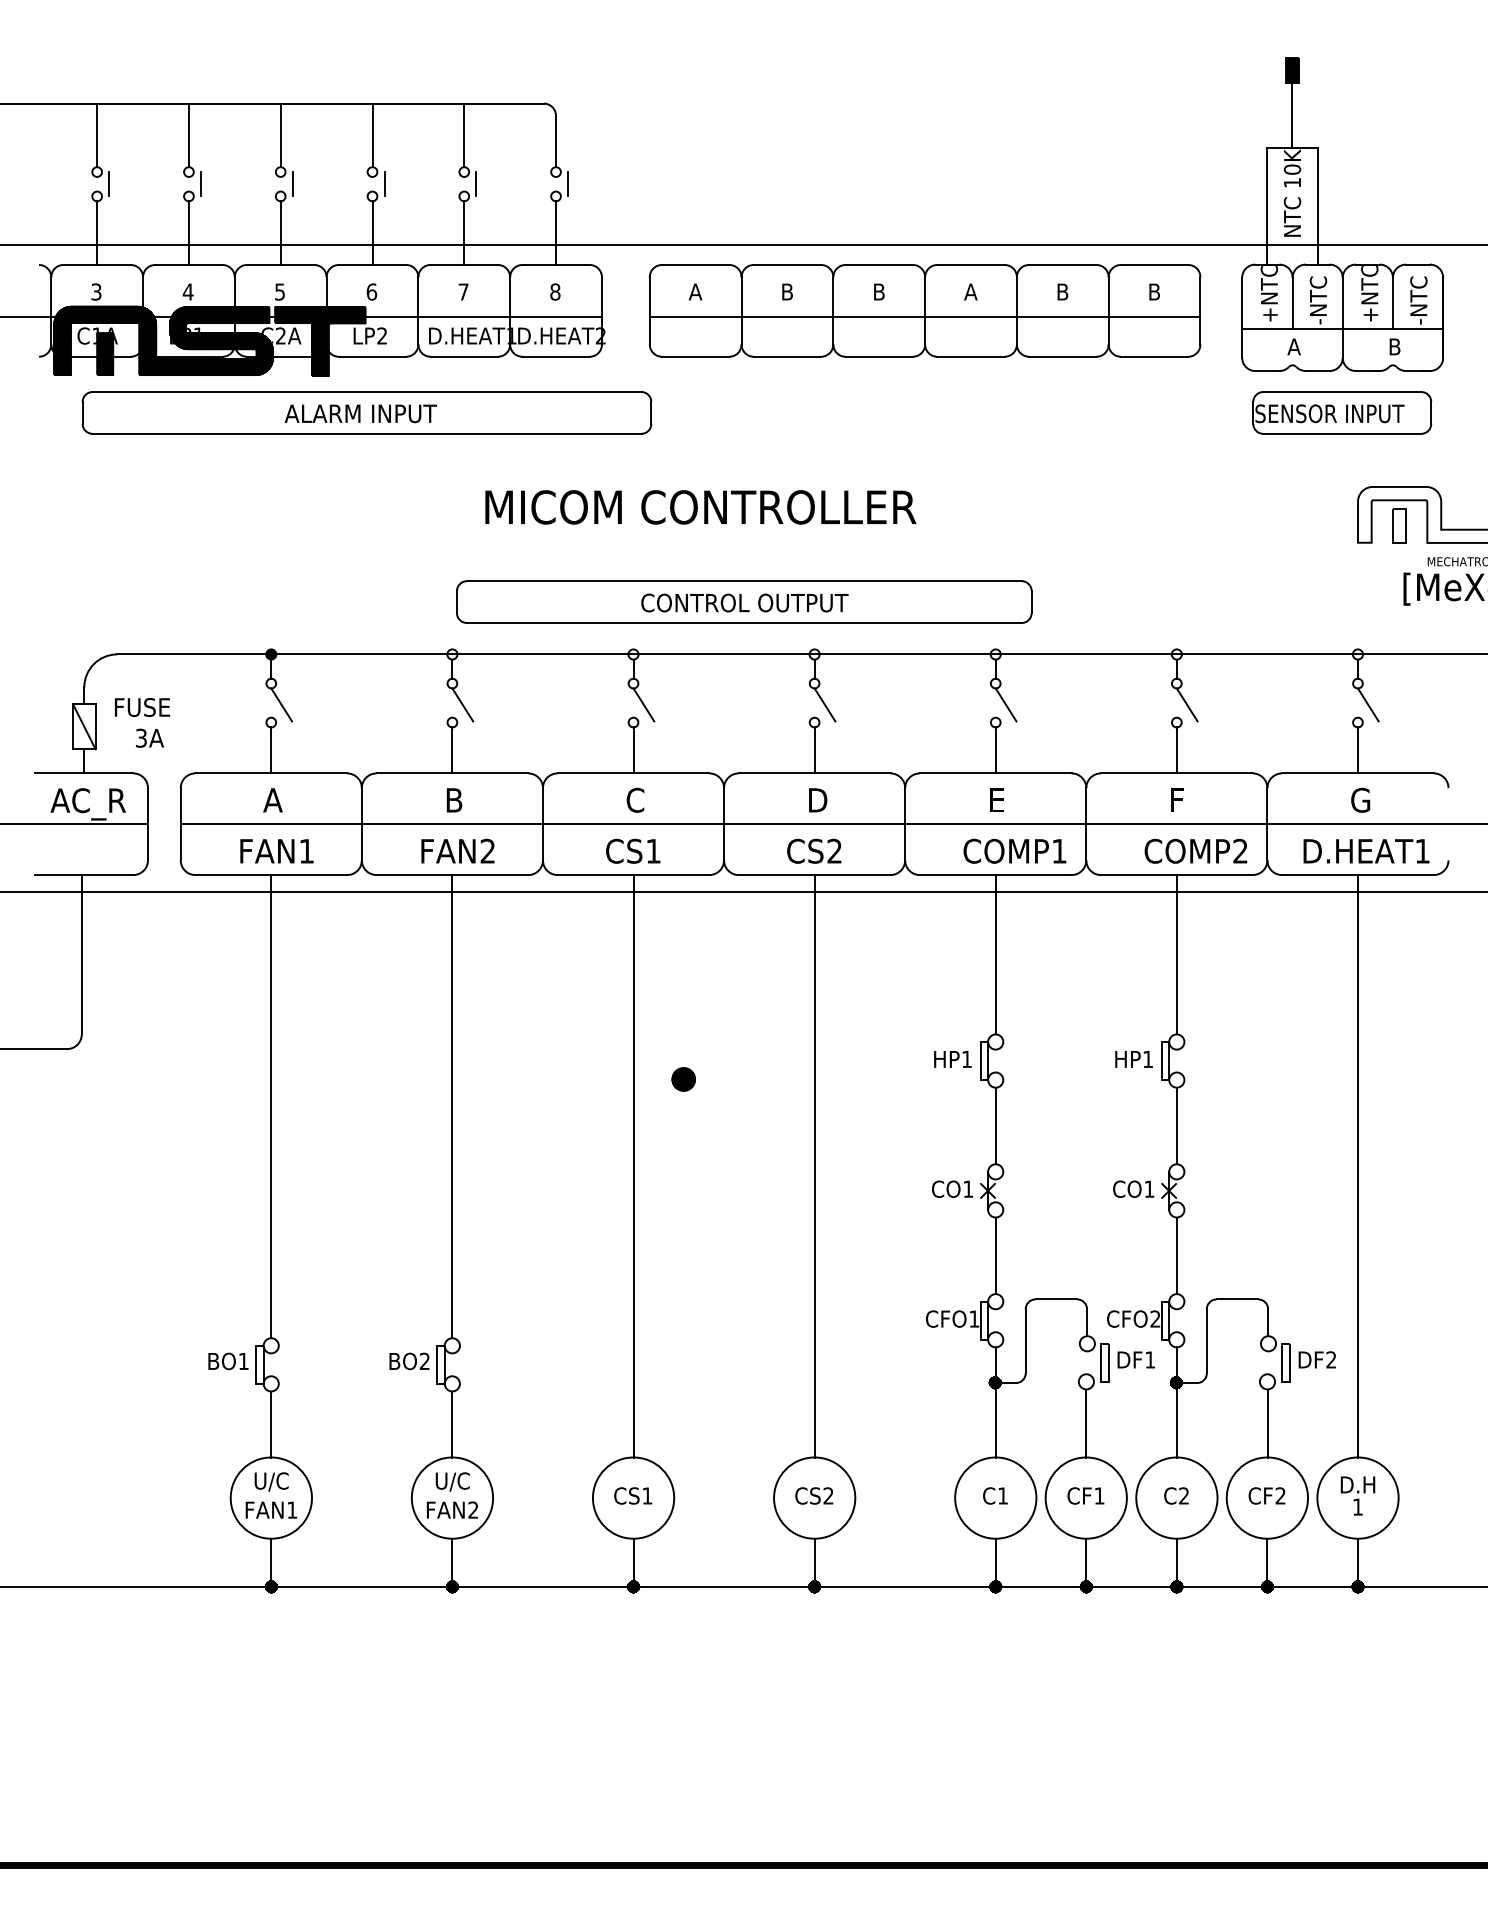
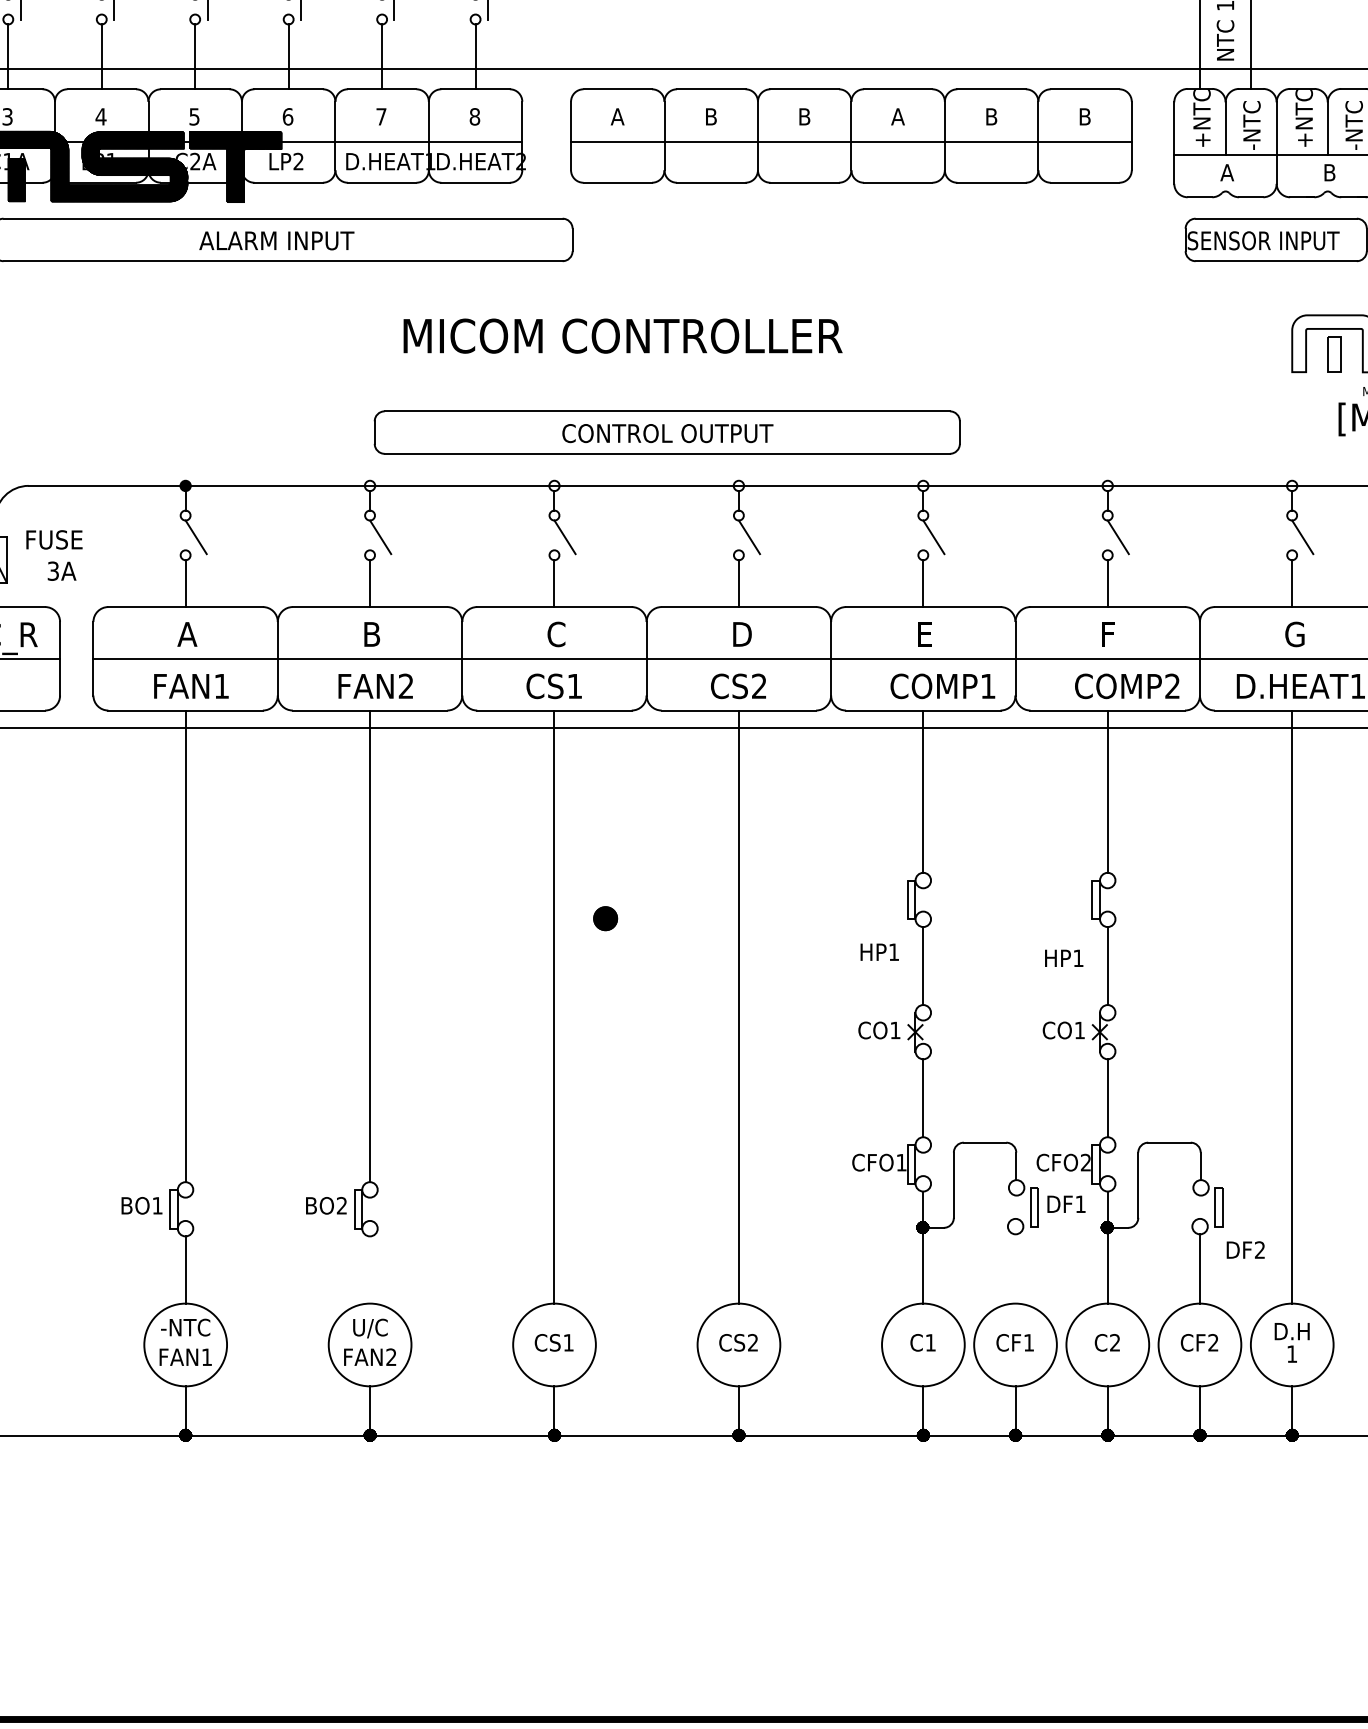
text: (952, 1059) -> (879, 952), moved
text: (1133, 1059) -> (1063, 958), moved
text: (1316, 1359) -> (1244, 1249), moved
line: (1086, 1423) -> (1015, 1269), removed
line: (452, 1424) -> (370, 1270), removed
text: (271, 1481) -> (185, 1328), U/C -> -NTC

